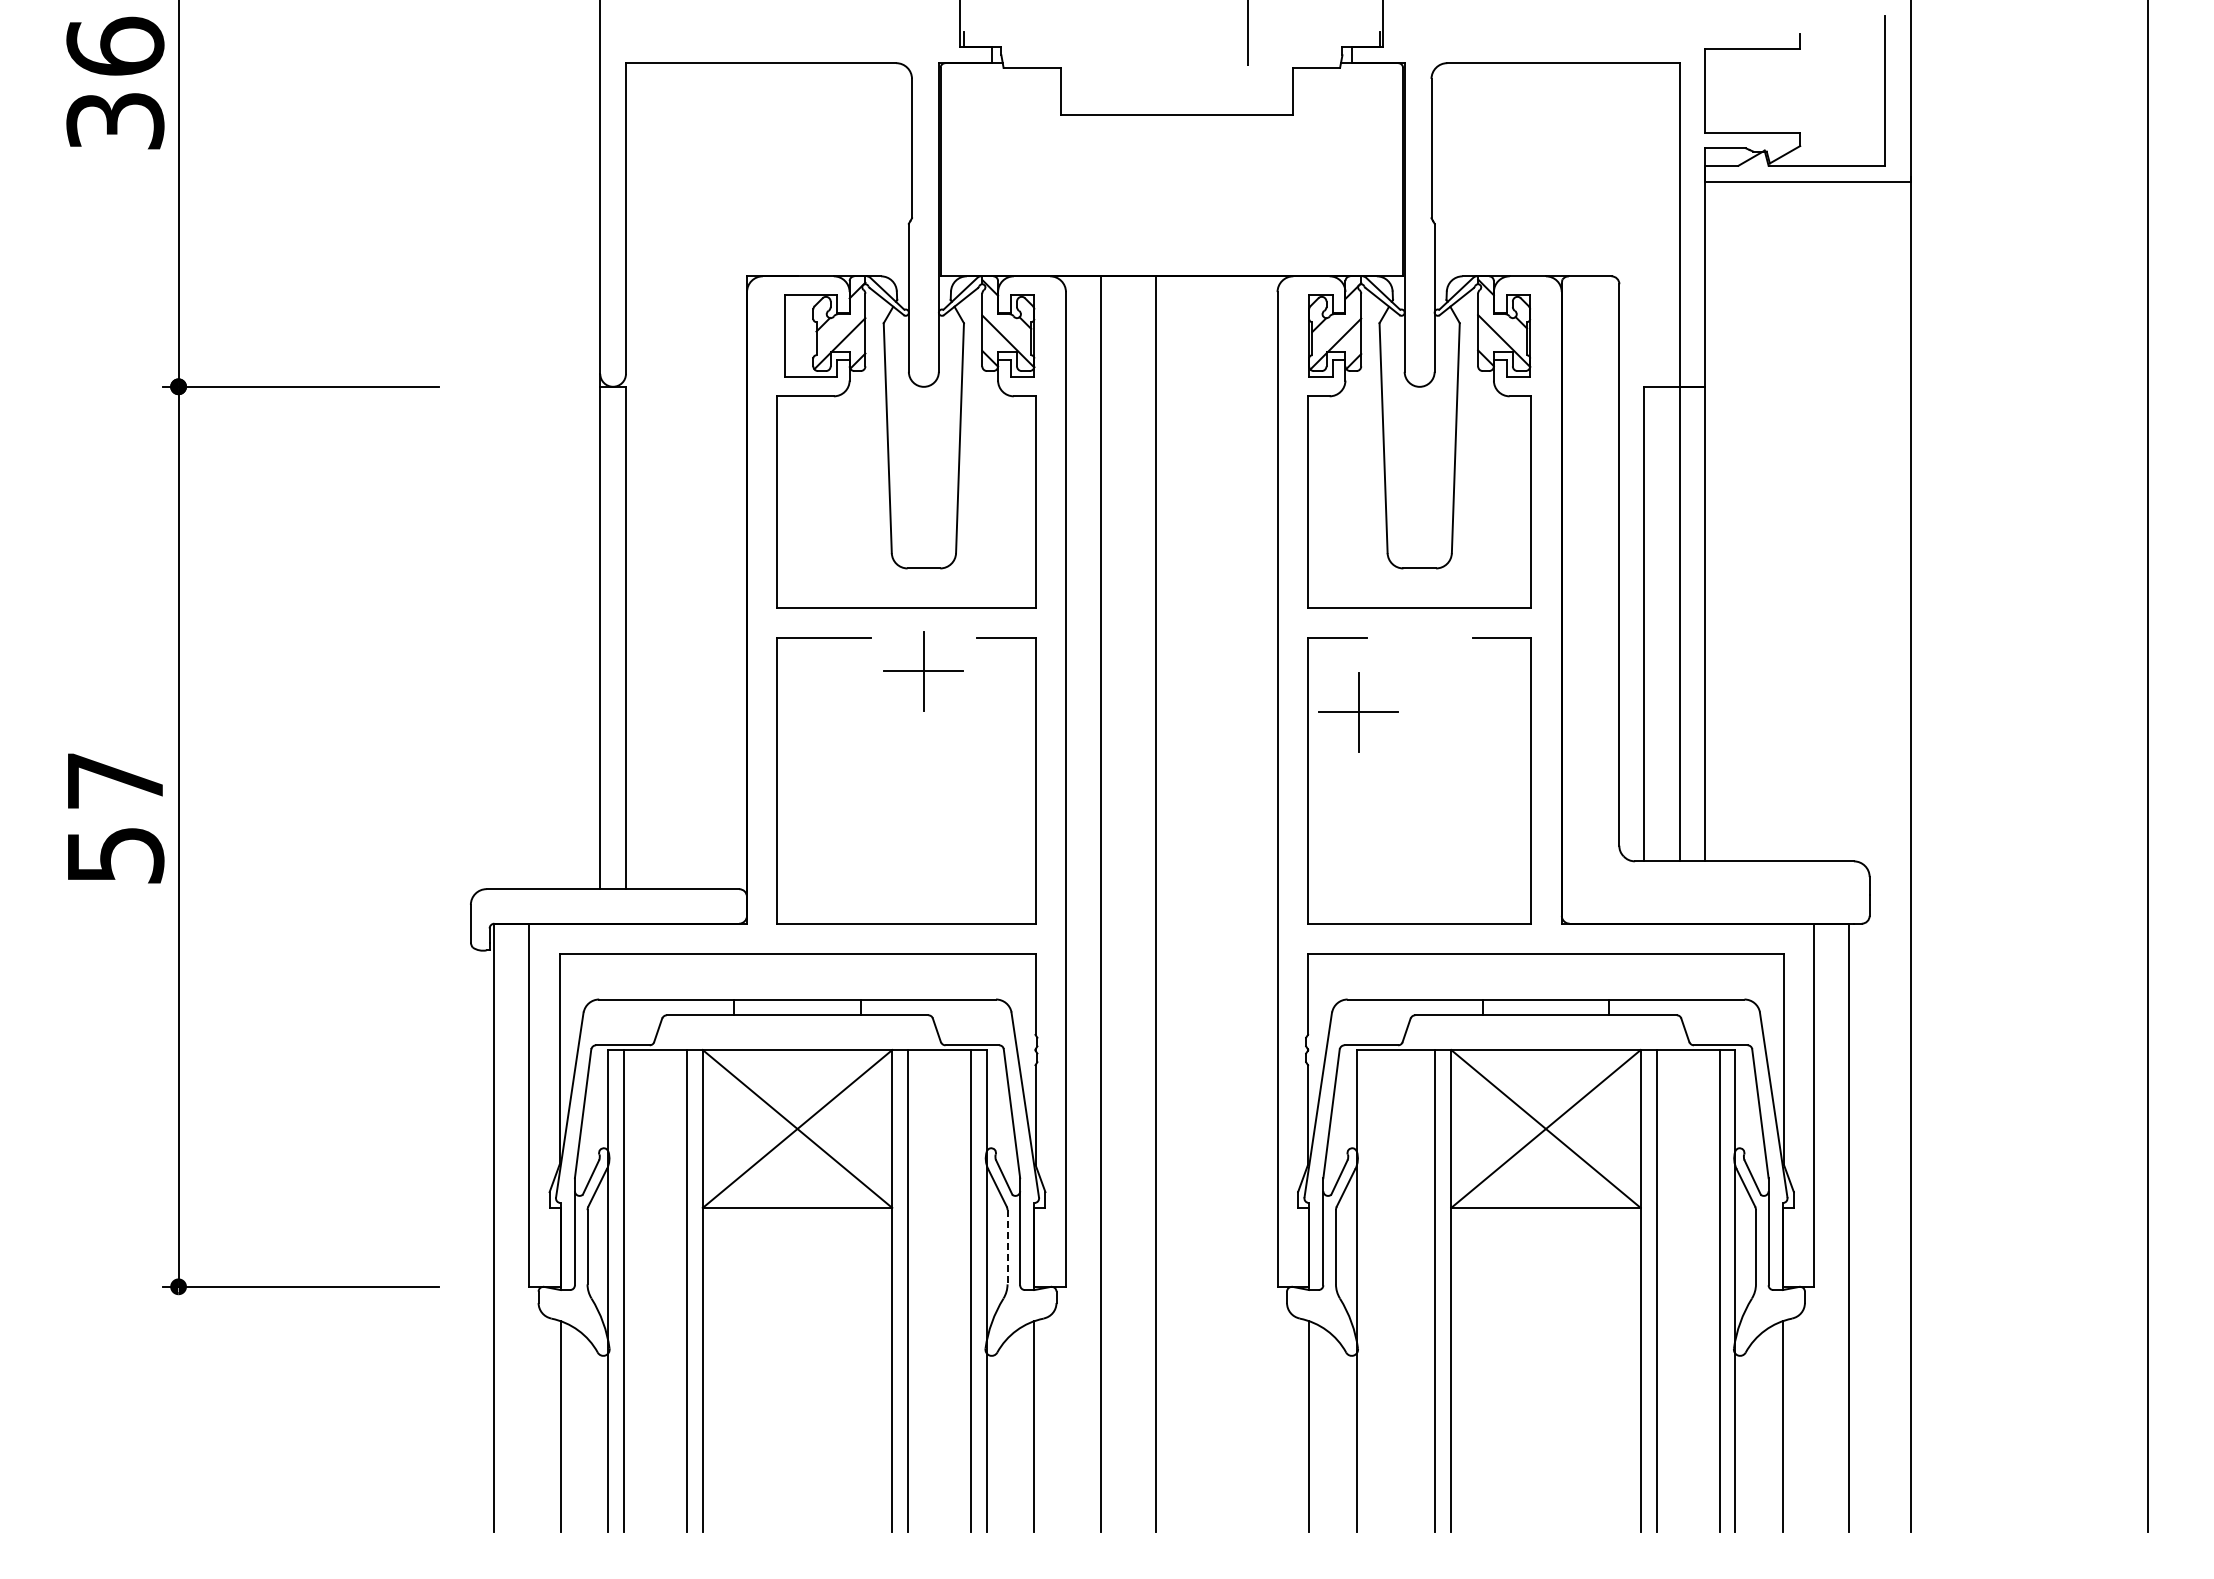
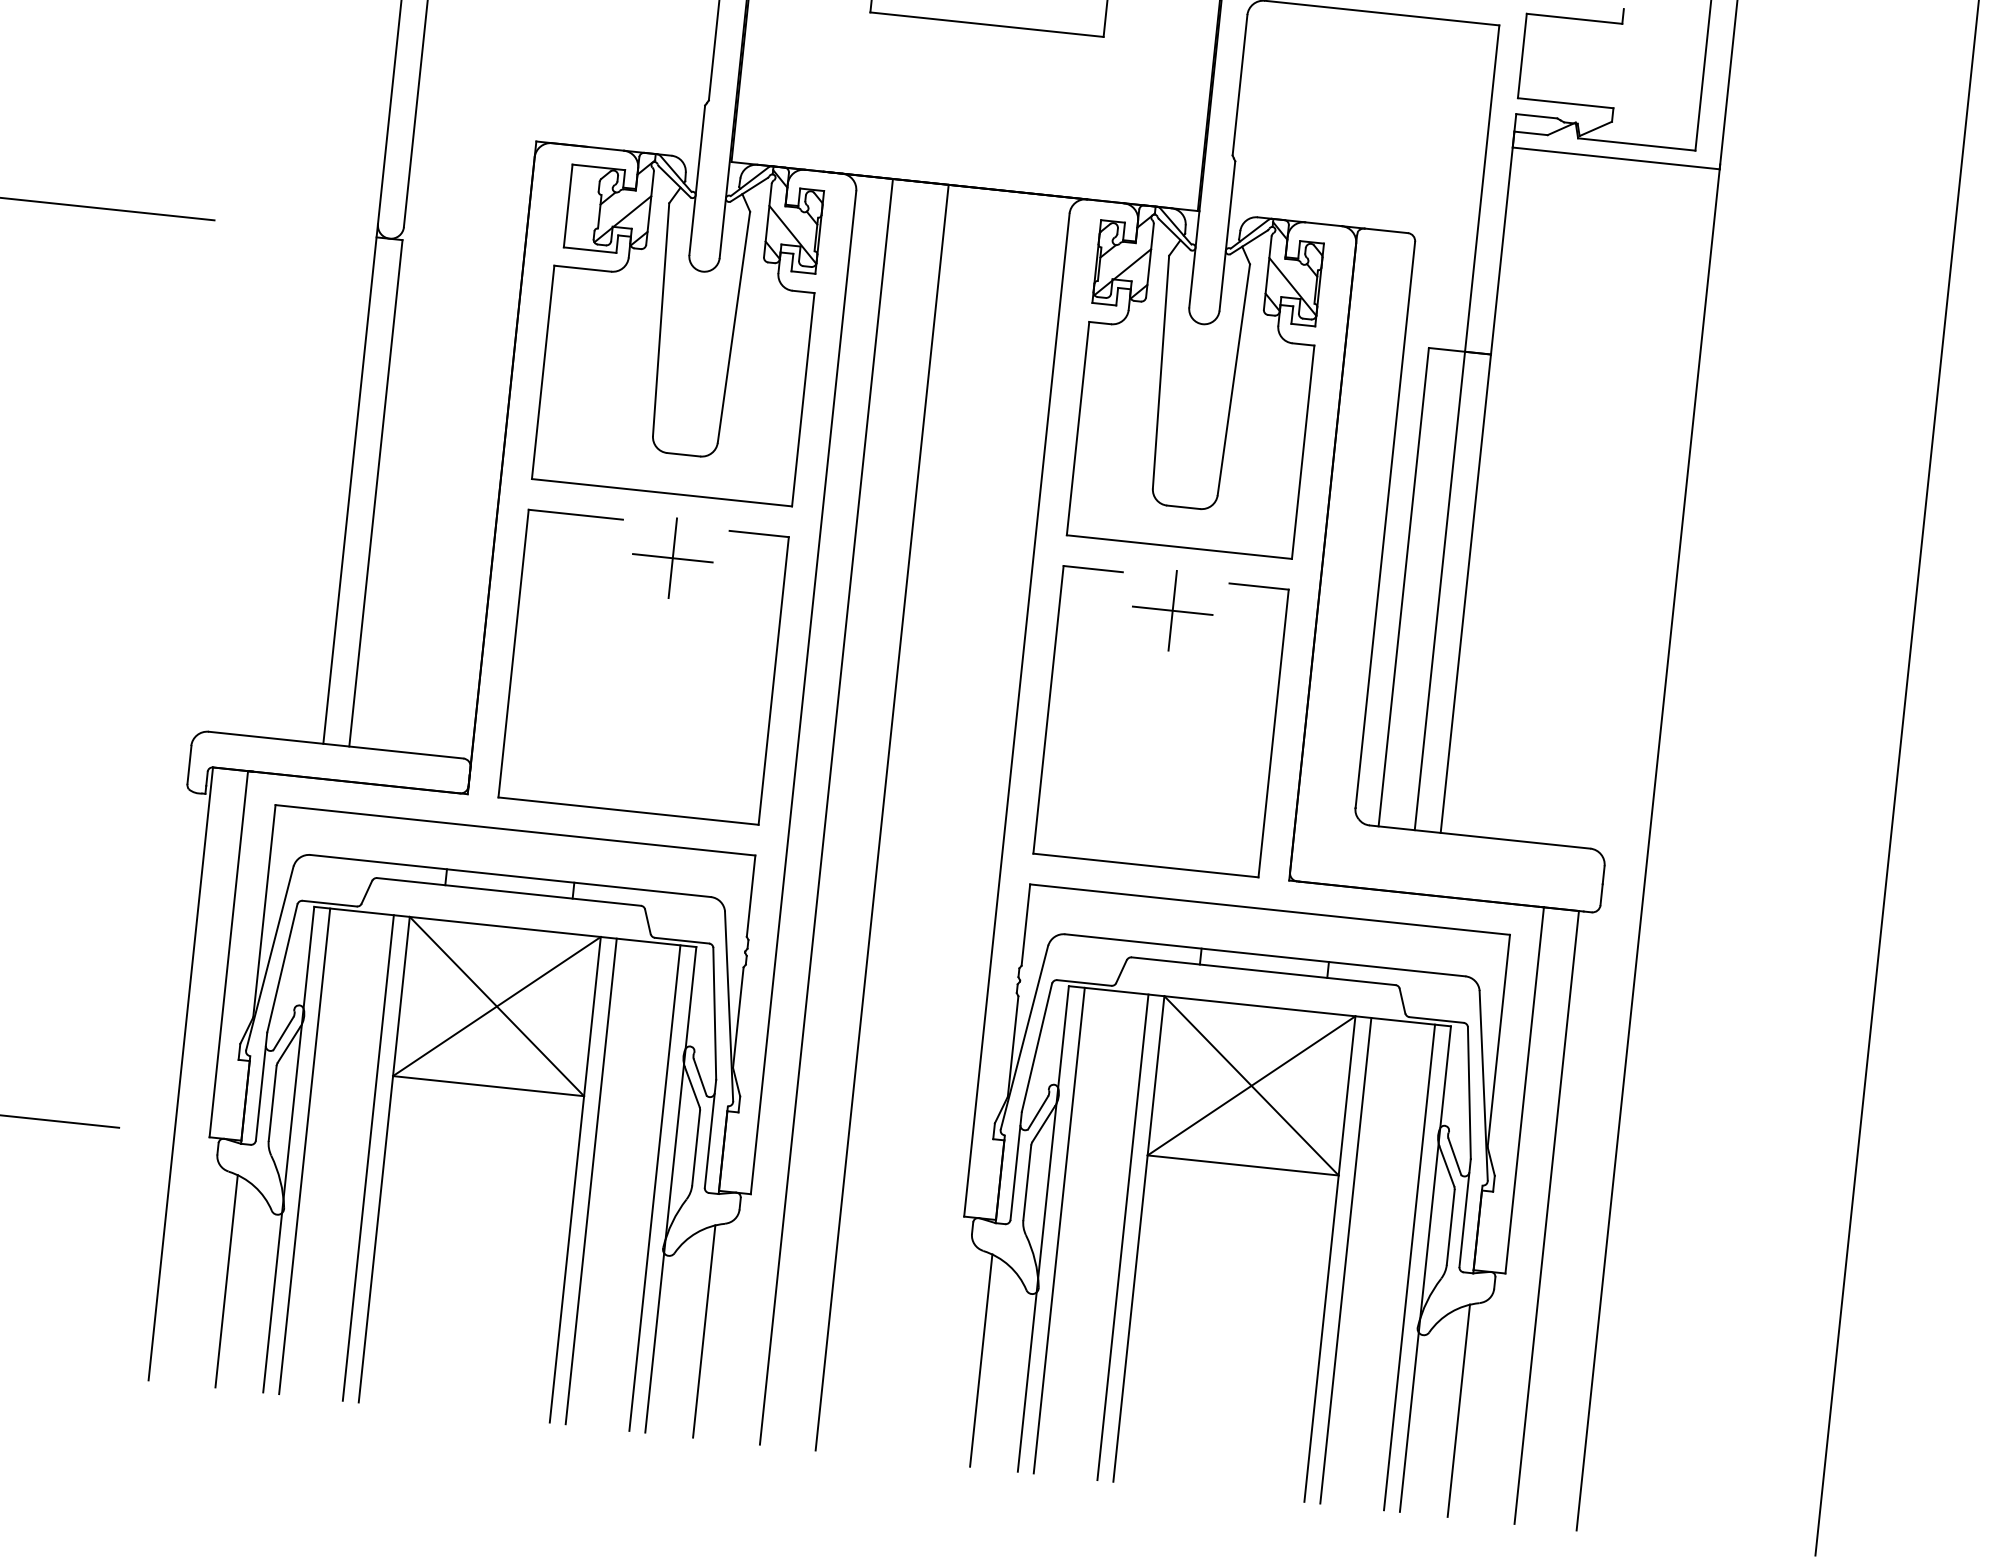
part: (1358, 712) -> (1172, 611), moved
line: (1007, 1247) -> (696, 1148), dashed -> solid
line: (1372, 1290) -> (1059, 1230), added

